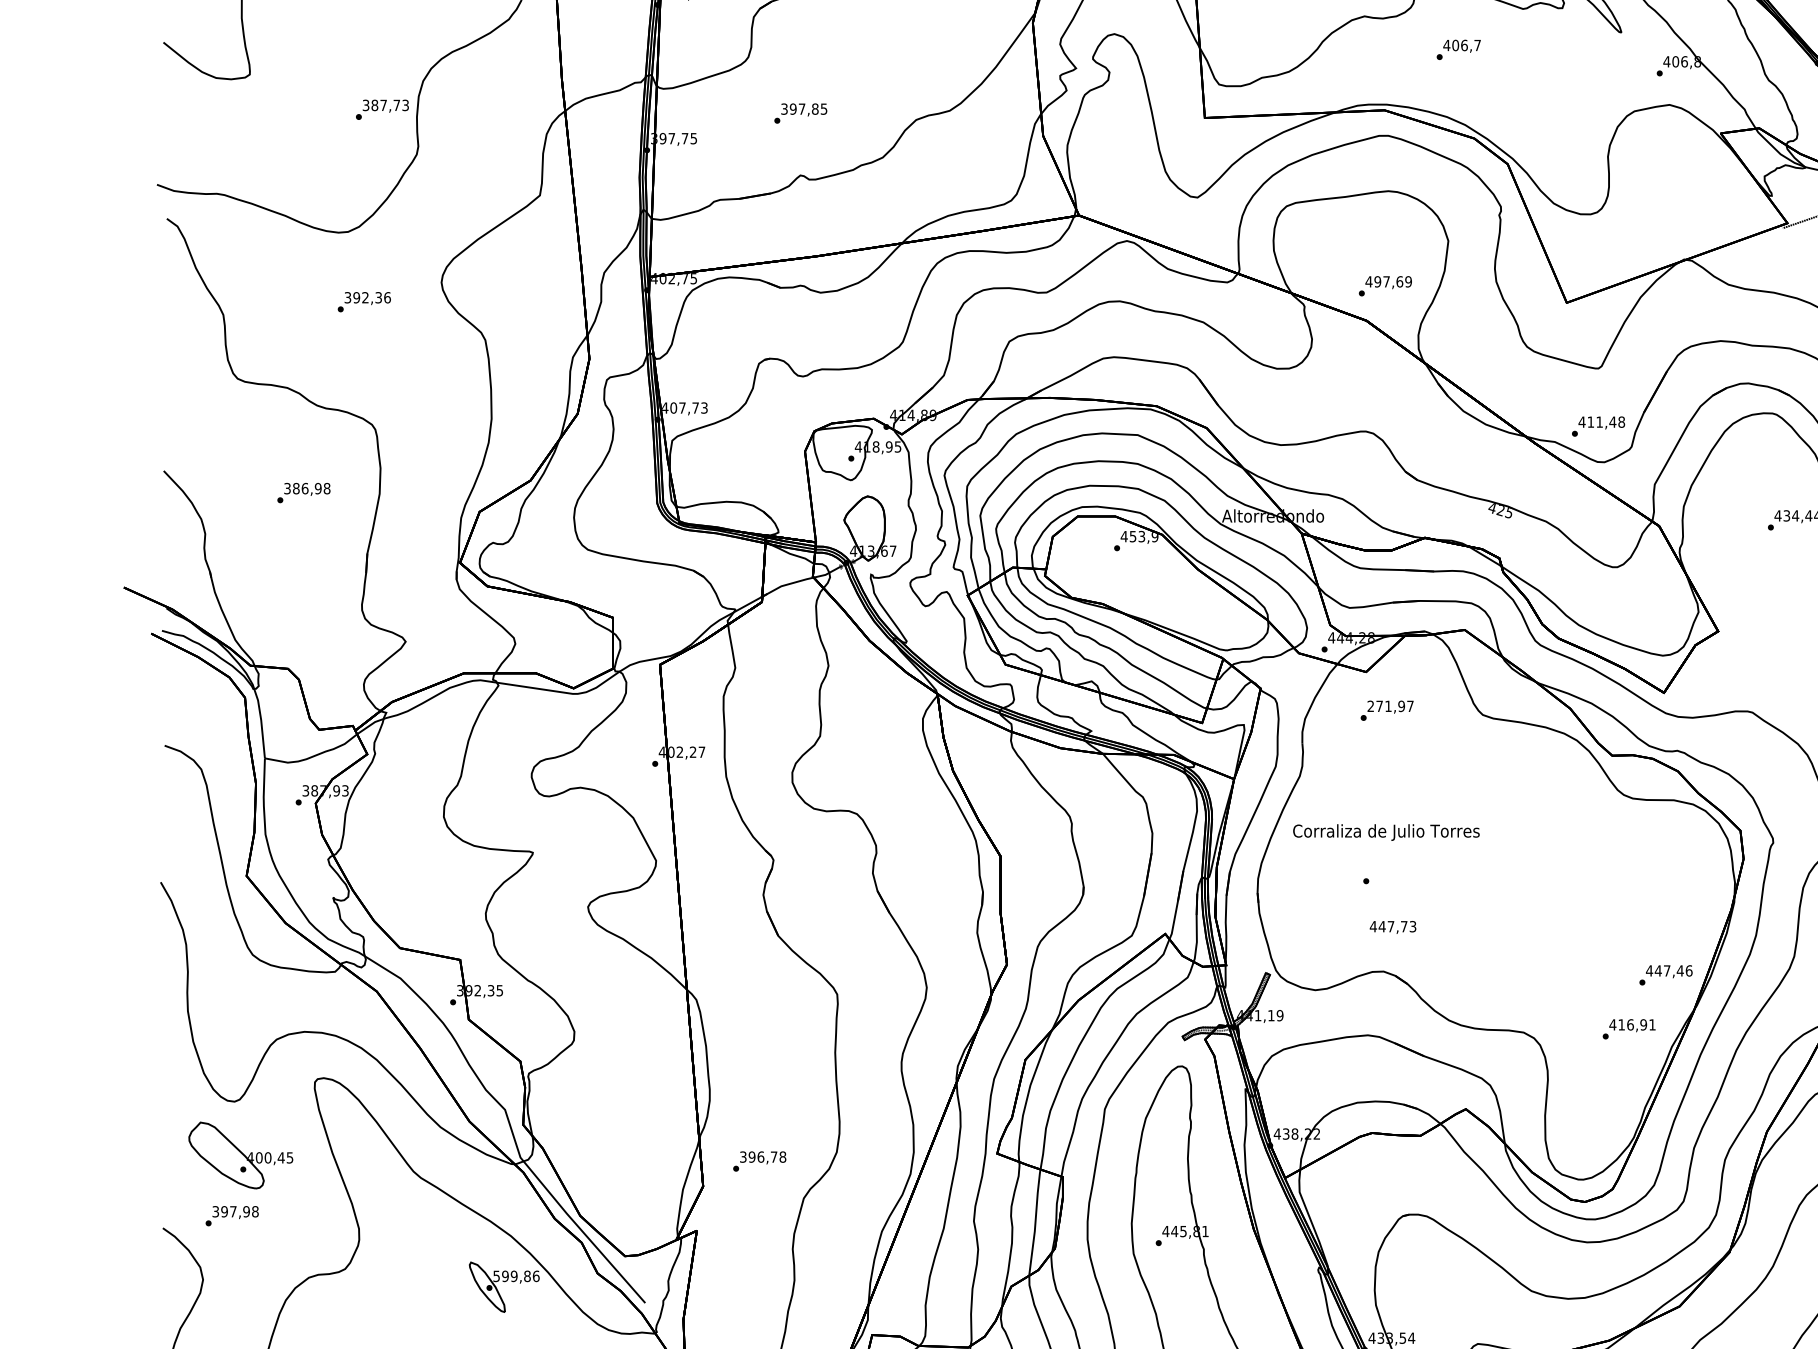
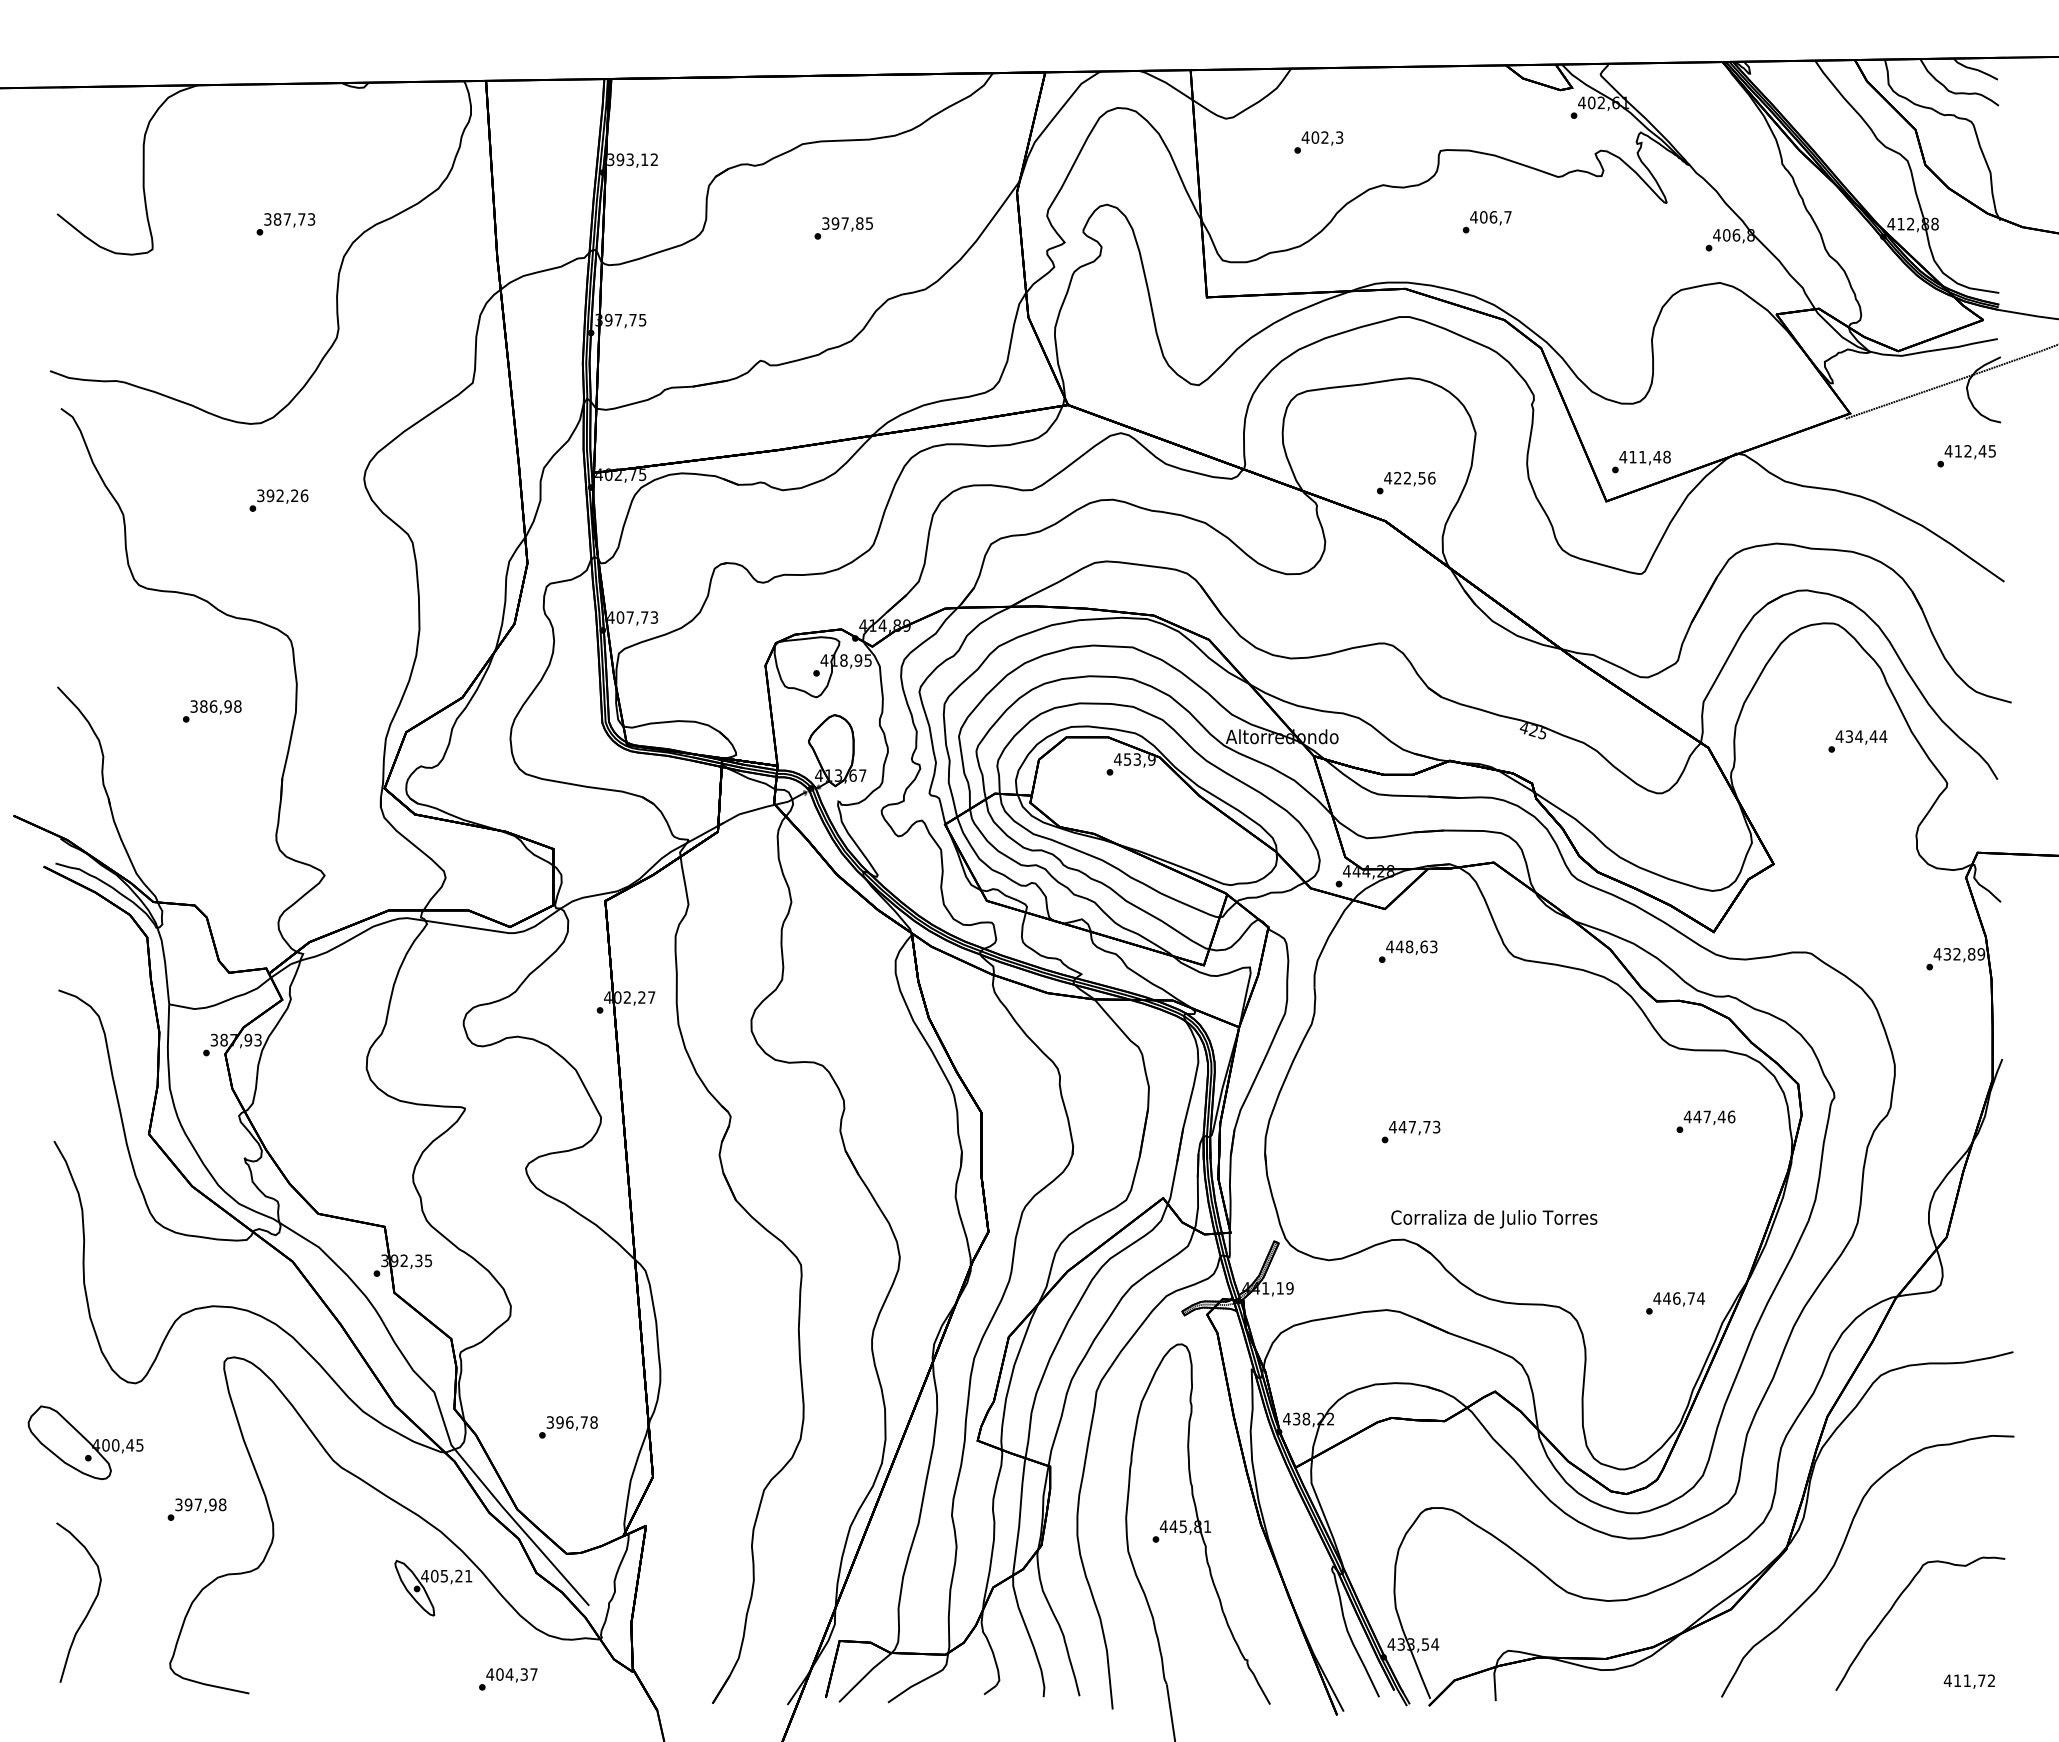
text: (382, 109) -> (285, 224), moved
text: (800, 113) -> (843, 228), moved
text: (1392, 281) -> (1414, 477), 497,69 -> 422,56
text: (378, 298) -> (294, 496), 392,36 -> 392,26
text: (1598, 426) -> (1641, 461), moved
text: (1390, 705) -> (1411, 946), 271,97 -> 448,63
text: (1386, 832) -> (1494, 1219), moved
text: (1392, 927) -> (1414, 1127), moved
text: (1665, 975) -> (1705, 1121), moved
text: (1636, 1024) -> (1683, 1298), 416,91 -> 446,74
part: (240, 1155) -> (85, 1442), moved
text: (759, 1161) -> (568, 1427), moved
text: (231, 1215) -> (196, 1509), moved
text: (516, 1275) -> (446, 1575), 599,86 -> 405,21

